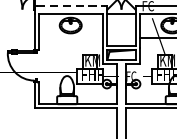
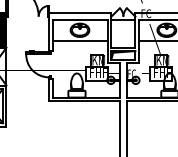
line: (71, 5) -> (80, 13), dashed -> solid
line: (70, 37) -> (79, 40), added

